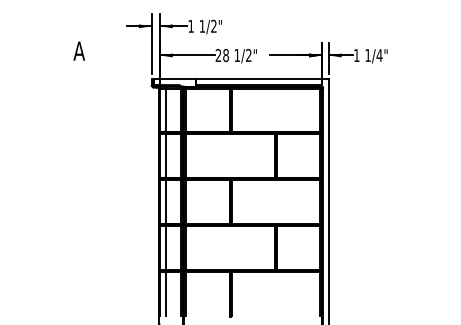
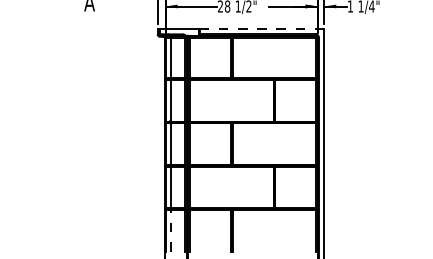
line: (262, 79) -> (261, 29), solid -> dashed
line: (165, 293) -> (170, 230), solid -> dashed

